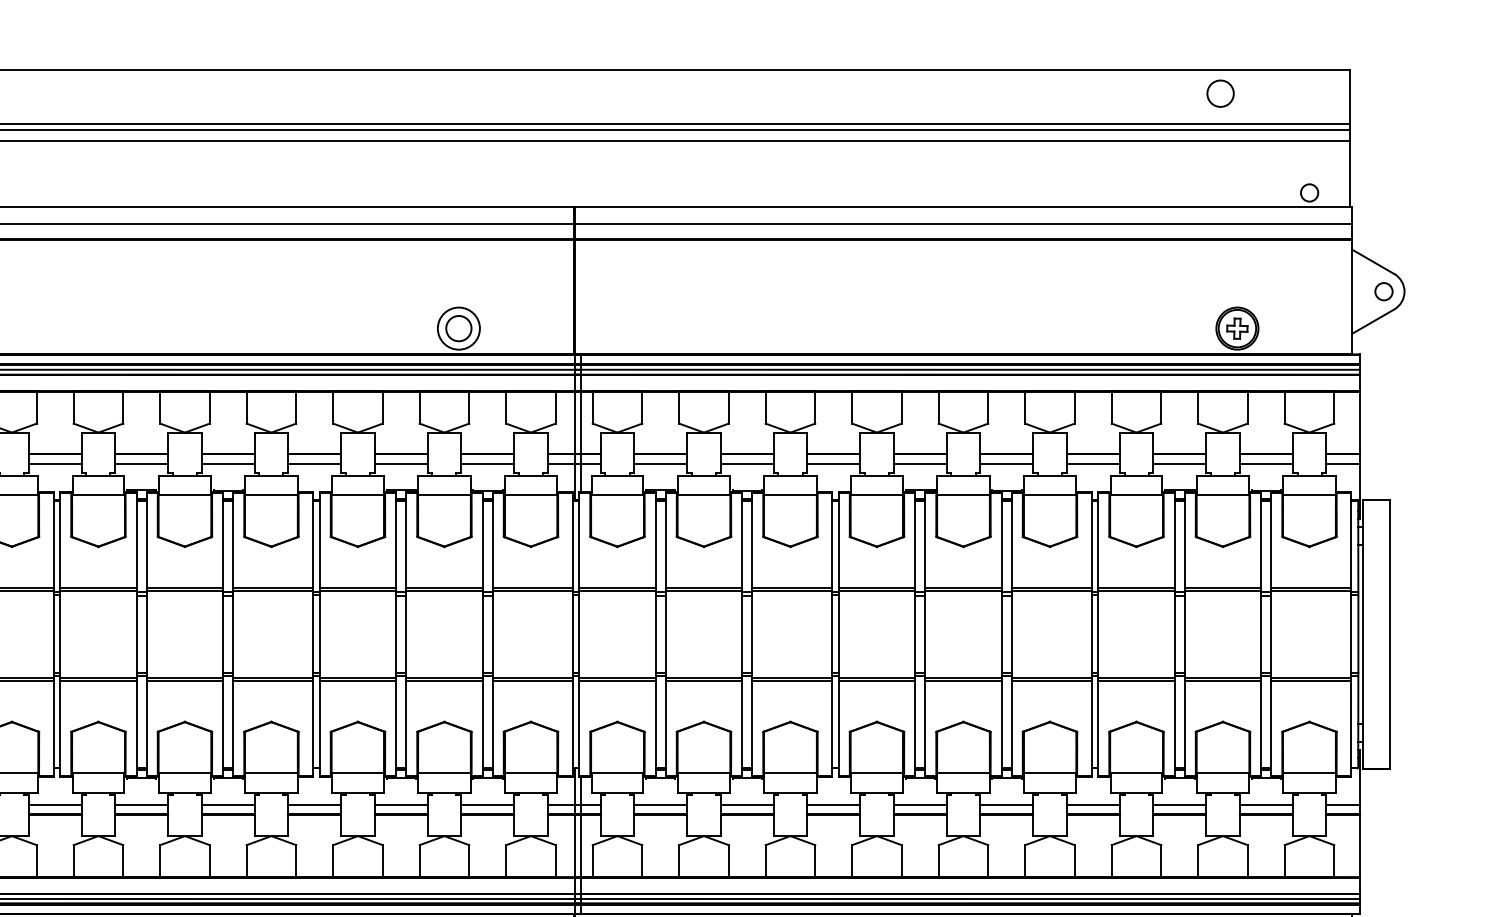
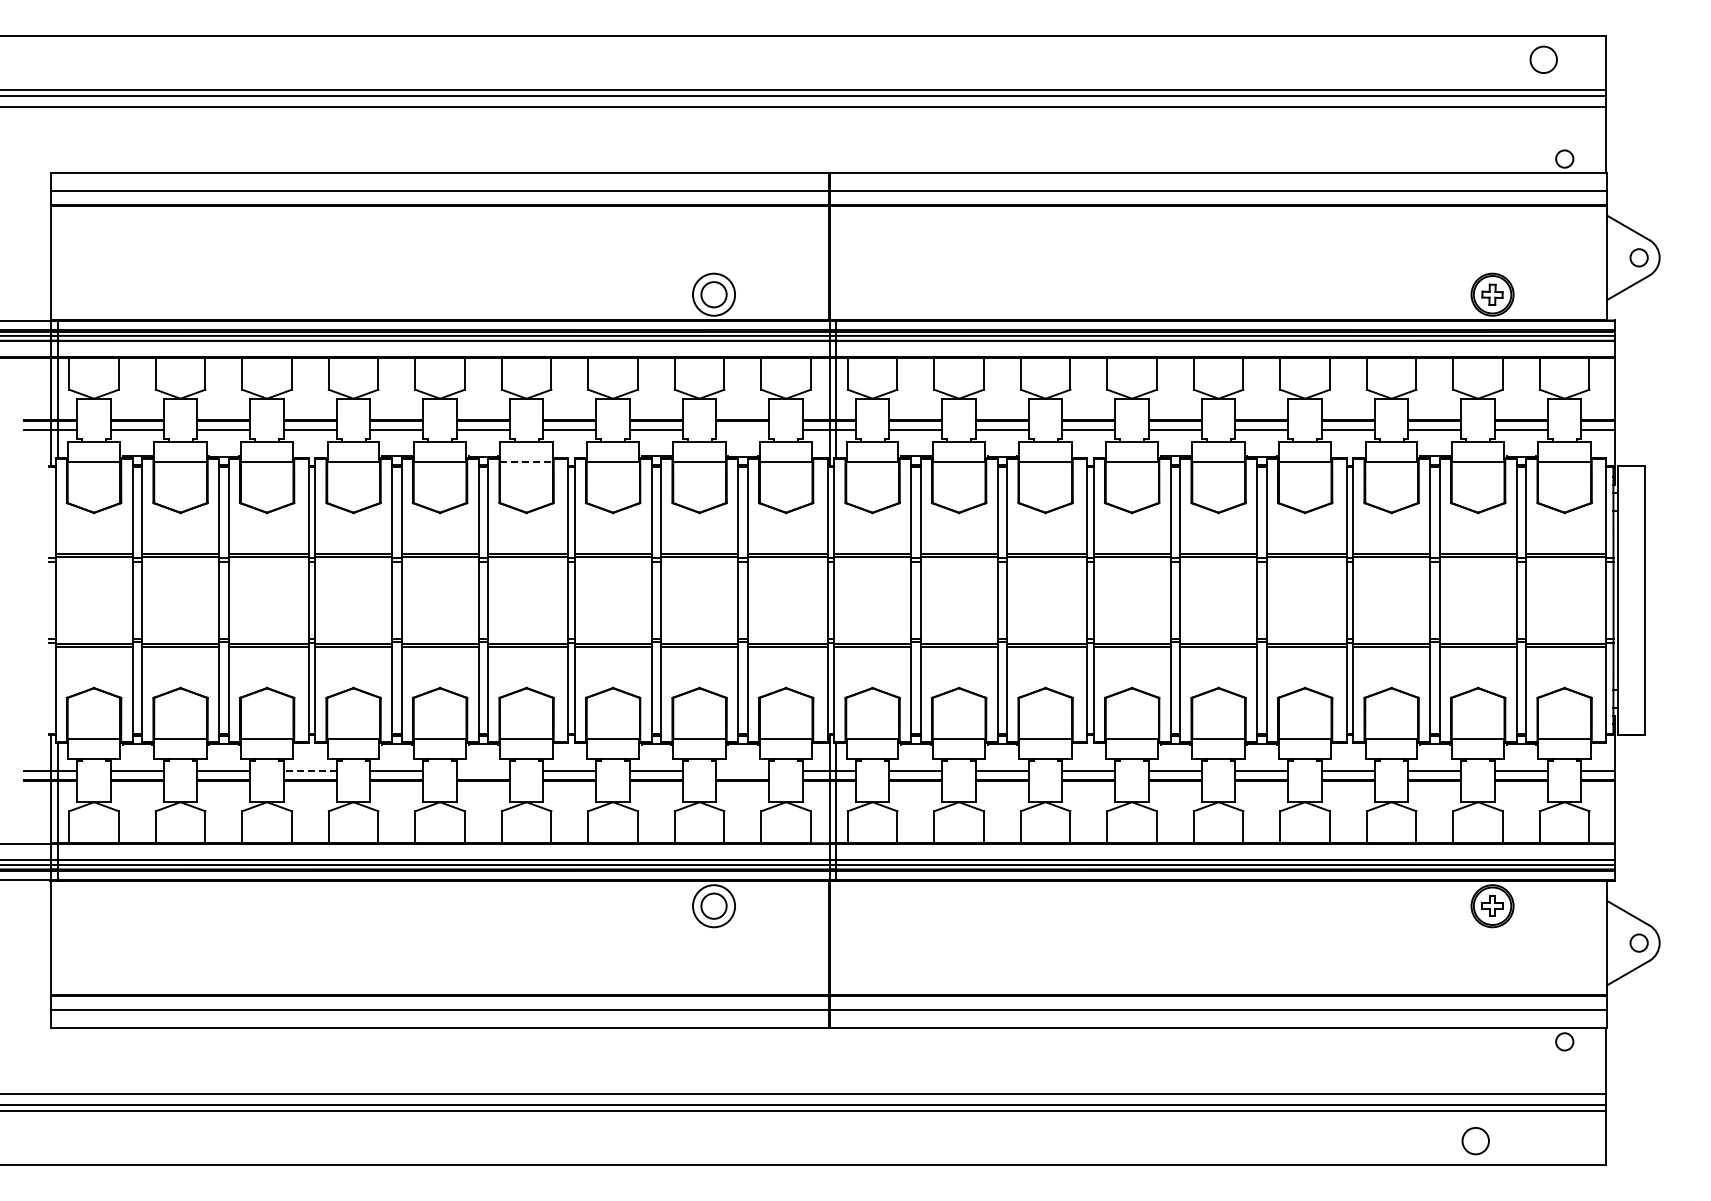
circle: (1220, 93) -> (1543, 59), moved
line: (487, 463) -> (742, 429), removed
line: (272, 495) -> (527, 461), solid -> dashed
line: (54, 805) -> (309, 771), solid -> dashed
line: (227, 805) -> (482, 771), removed
line: (487, 805) -> (742, 771), removed

